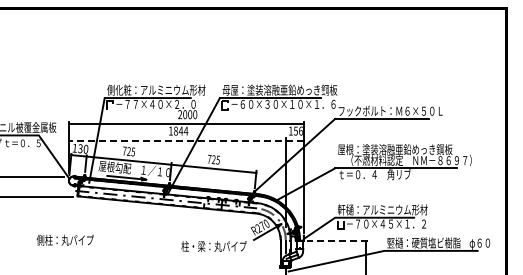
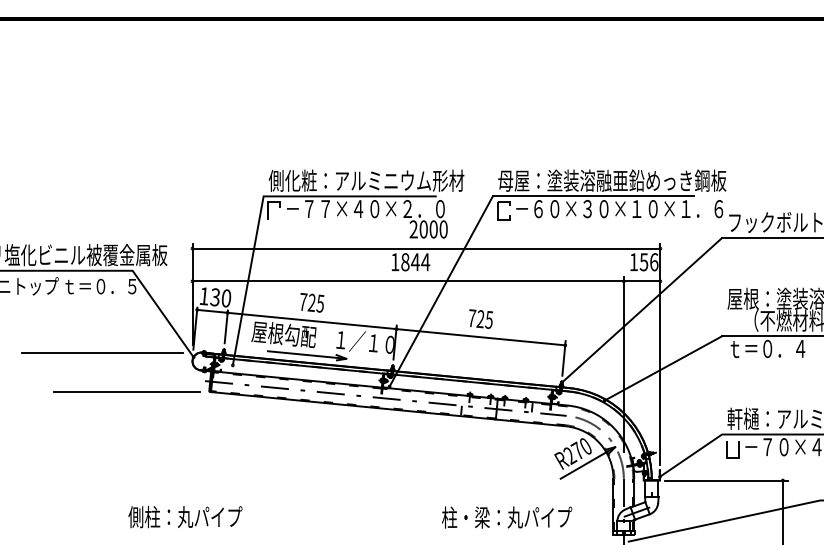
line: (186, 140) -> (426, 280), dashed -> solid
text: (64, 239) -> (183, 515), moved
line: (337, 240) -> (726, 479), dashed -> solid
text: (213, 246) -> (505, 517), moved

